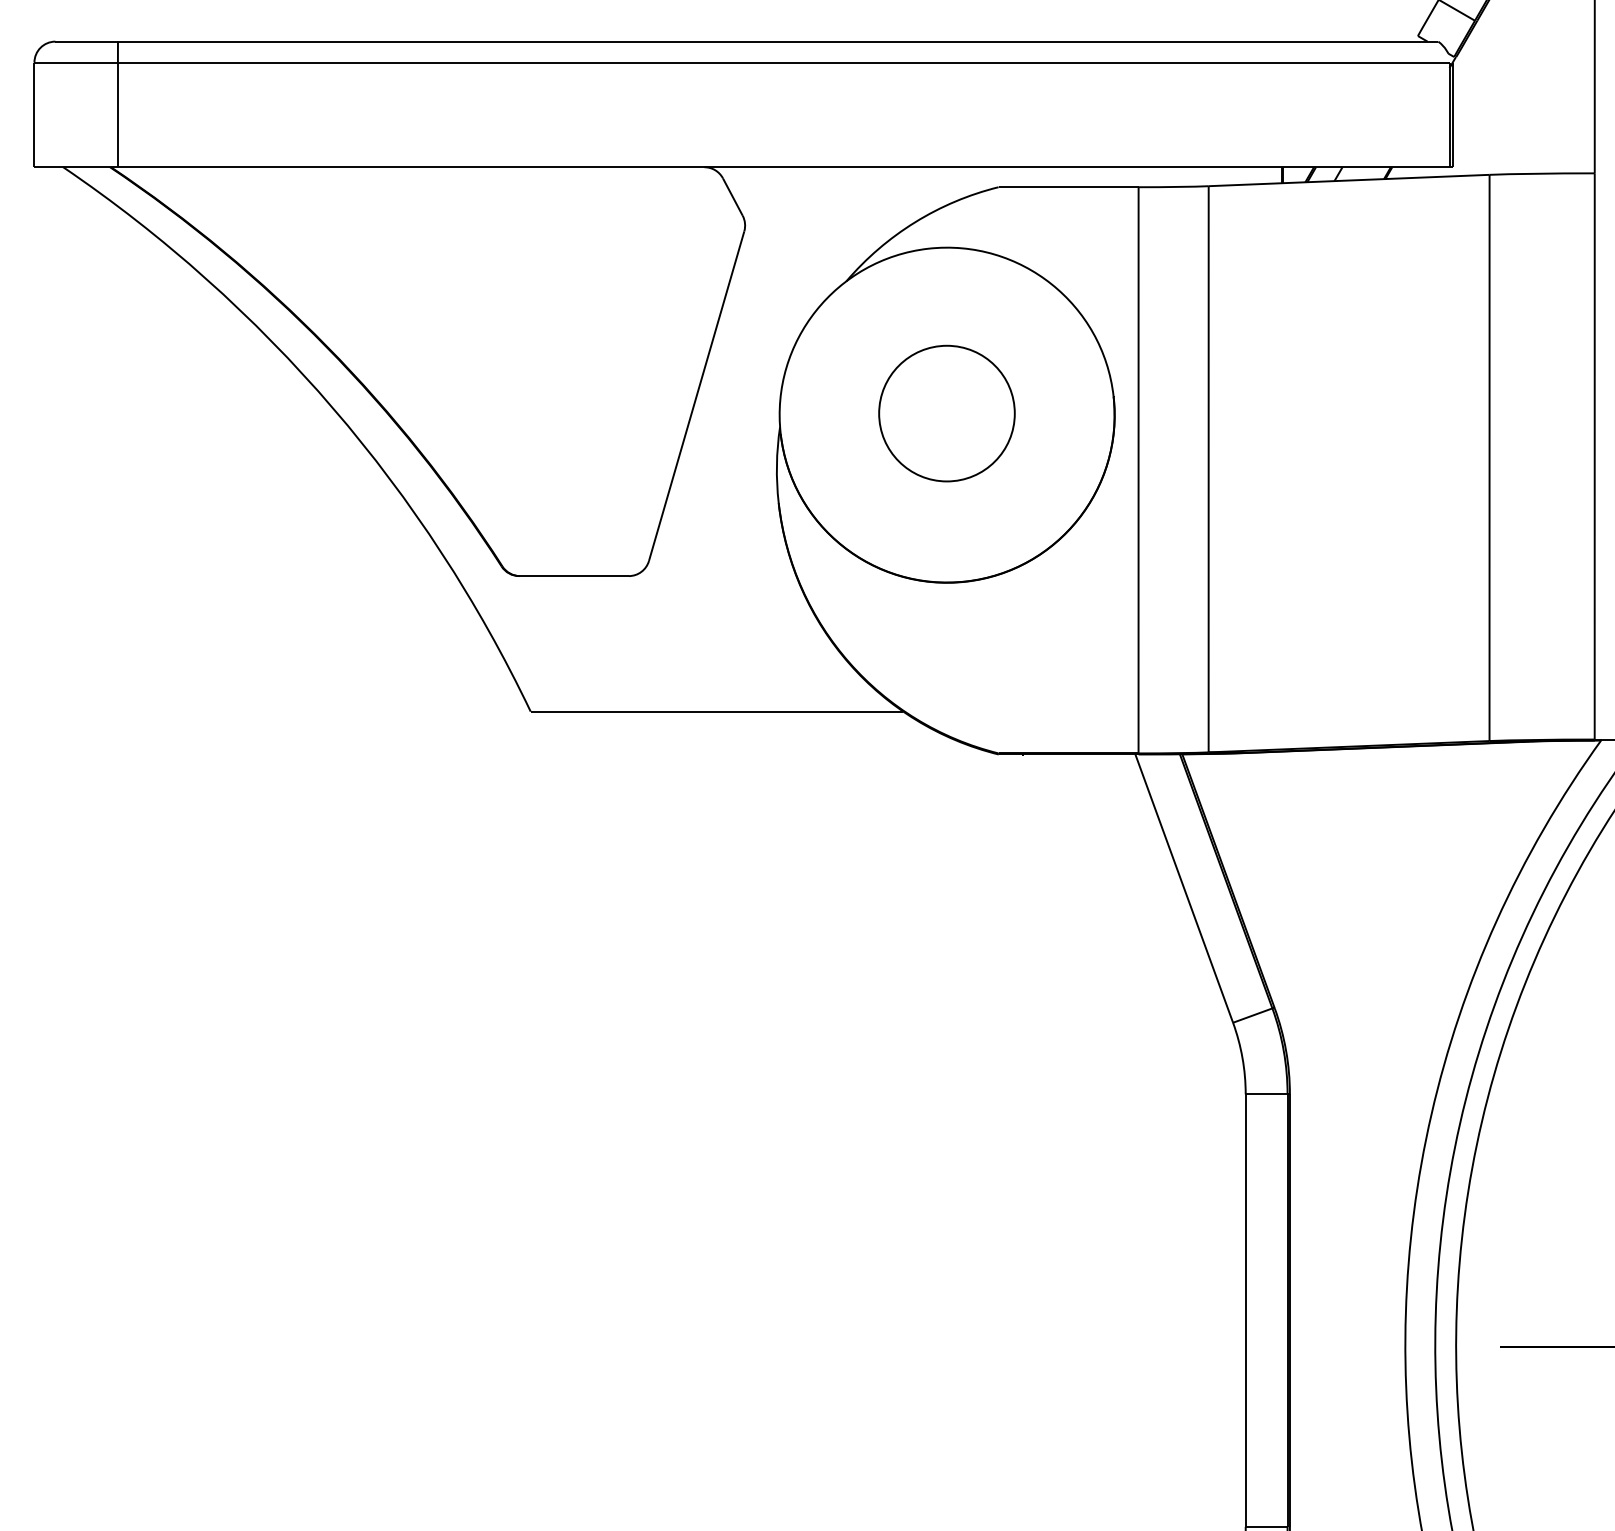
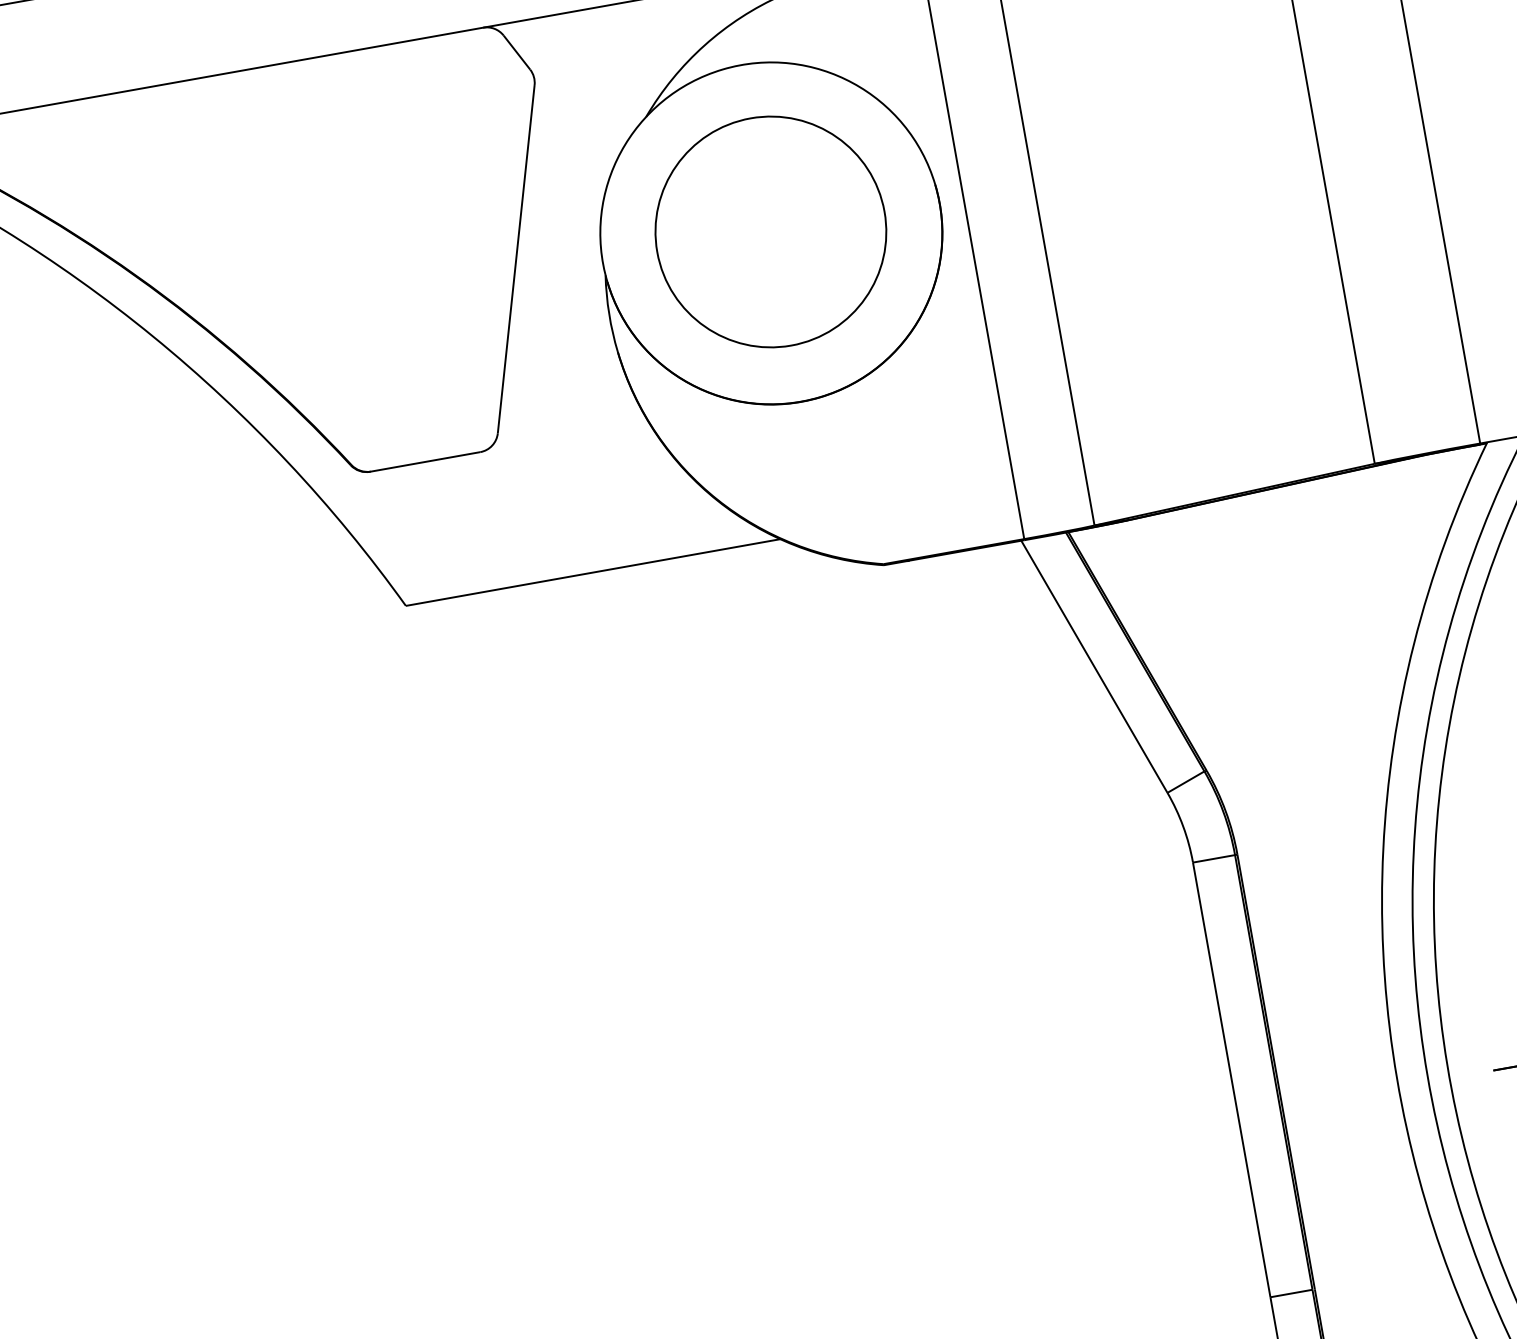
part: (946, 413) -> (770, 231), size x1.67

